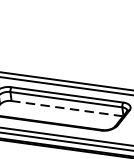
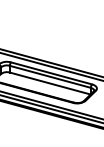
line: (67, 108) -> (50, 83), dashed -> solid

